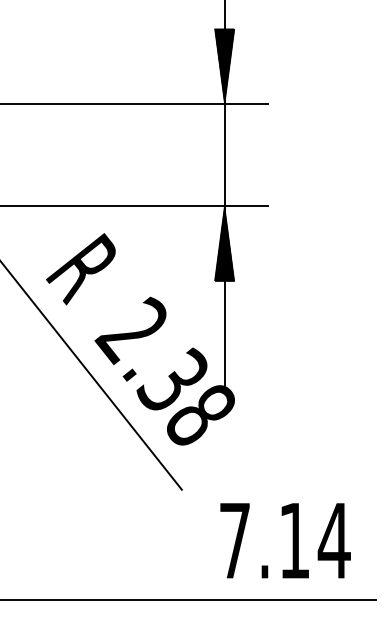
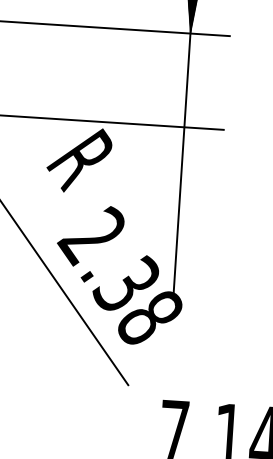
hatch: (224, 243) -> (182, 161), removed
text: (80, 269) -> (78, 160), moved

